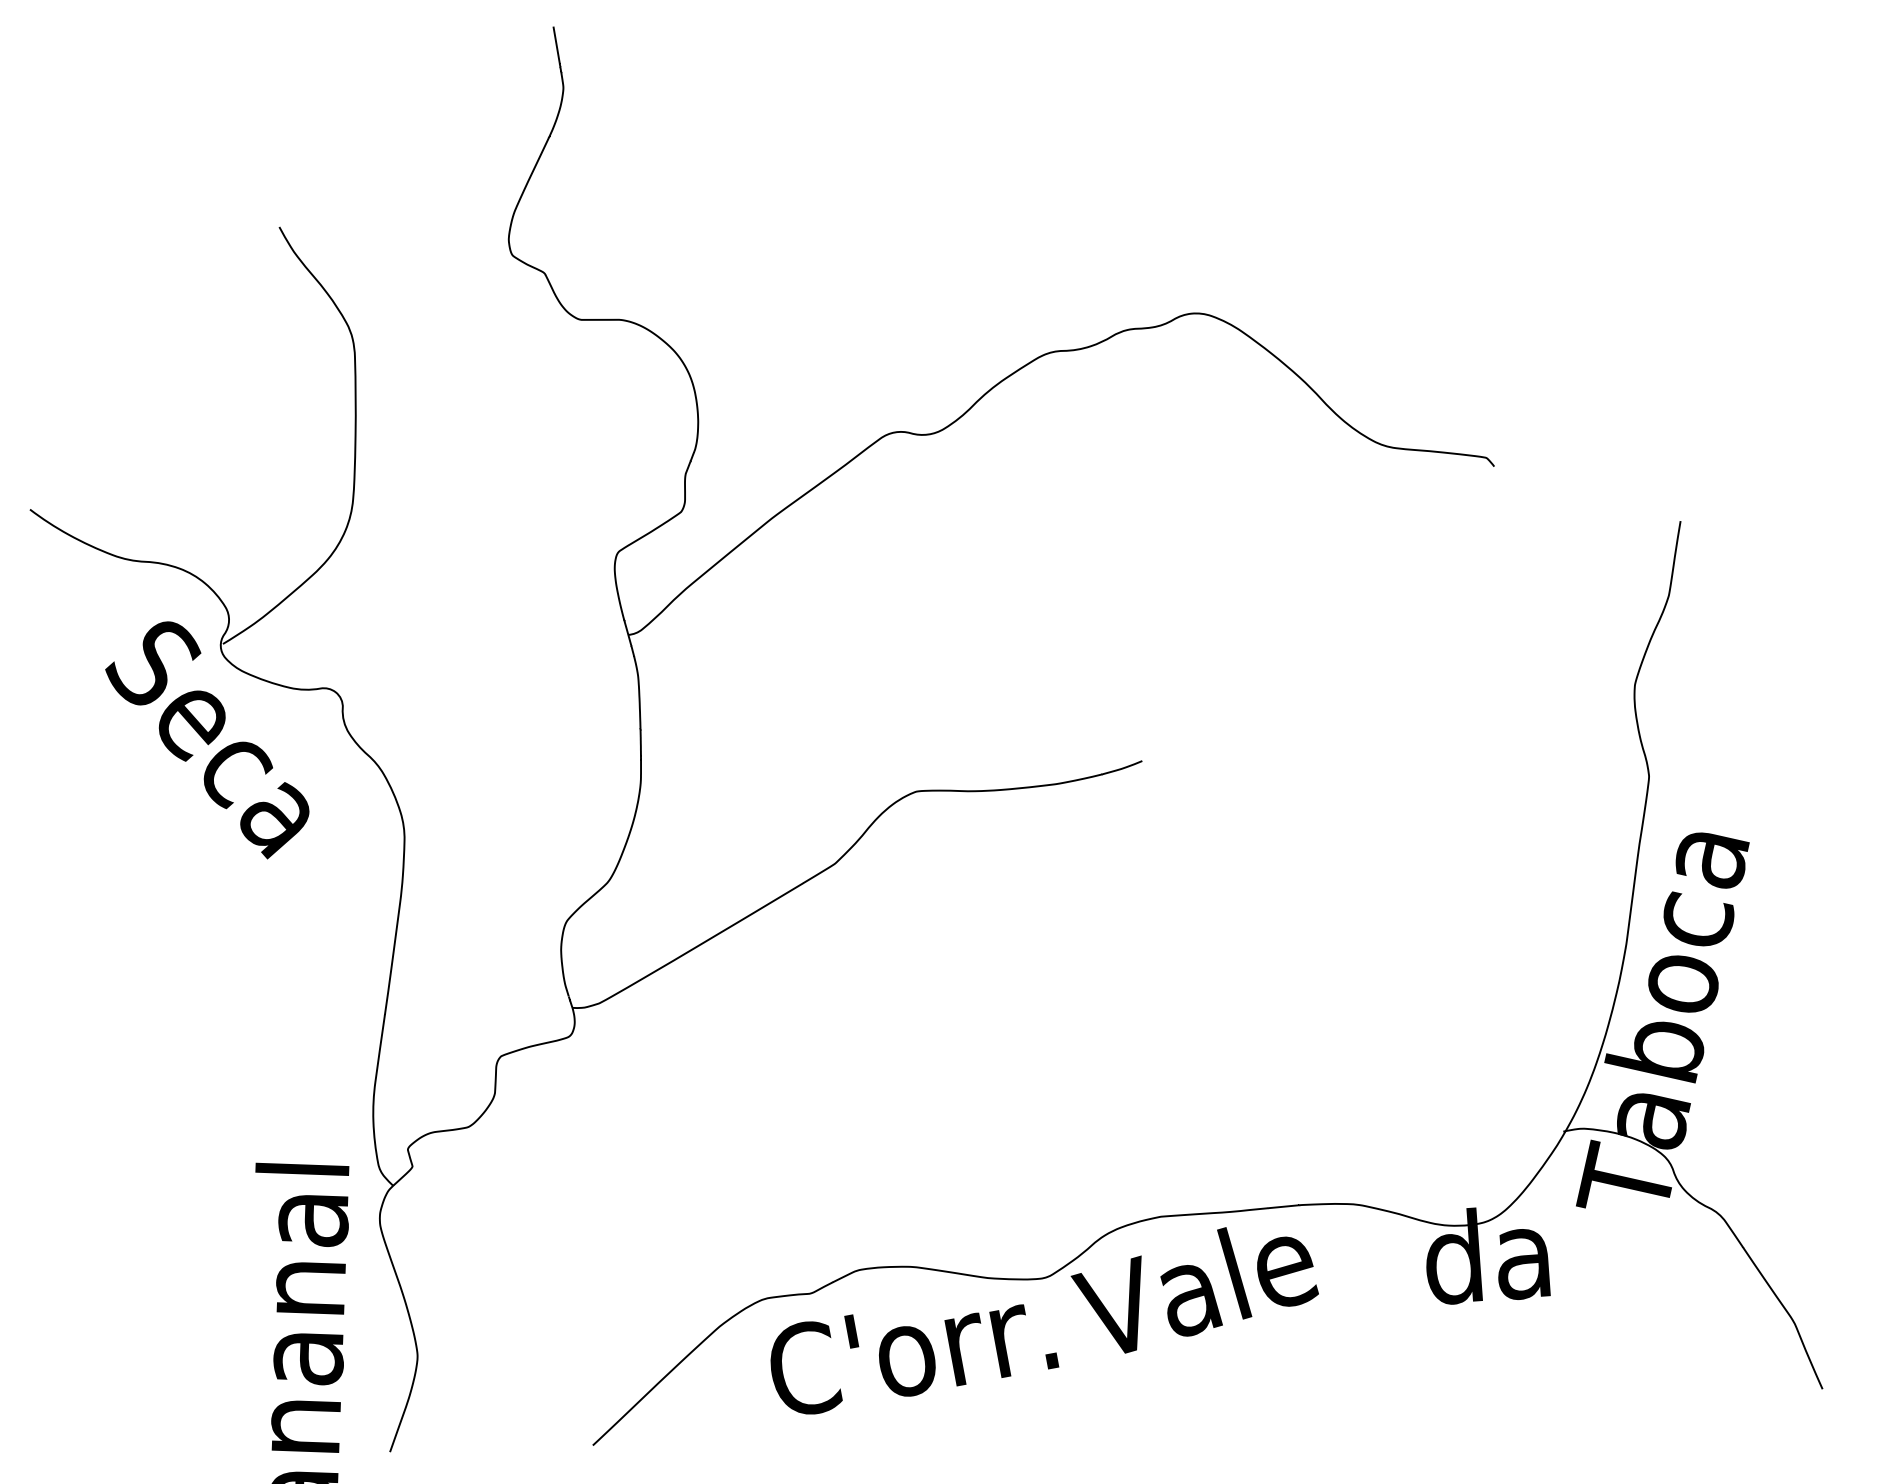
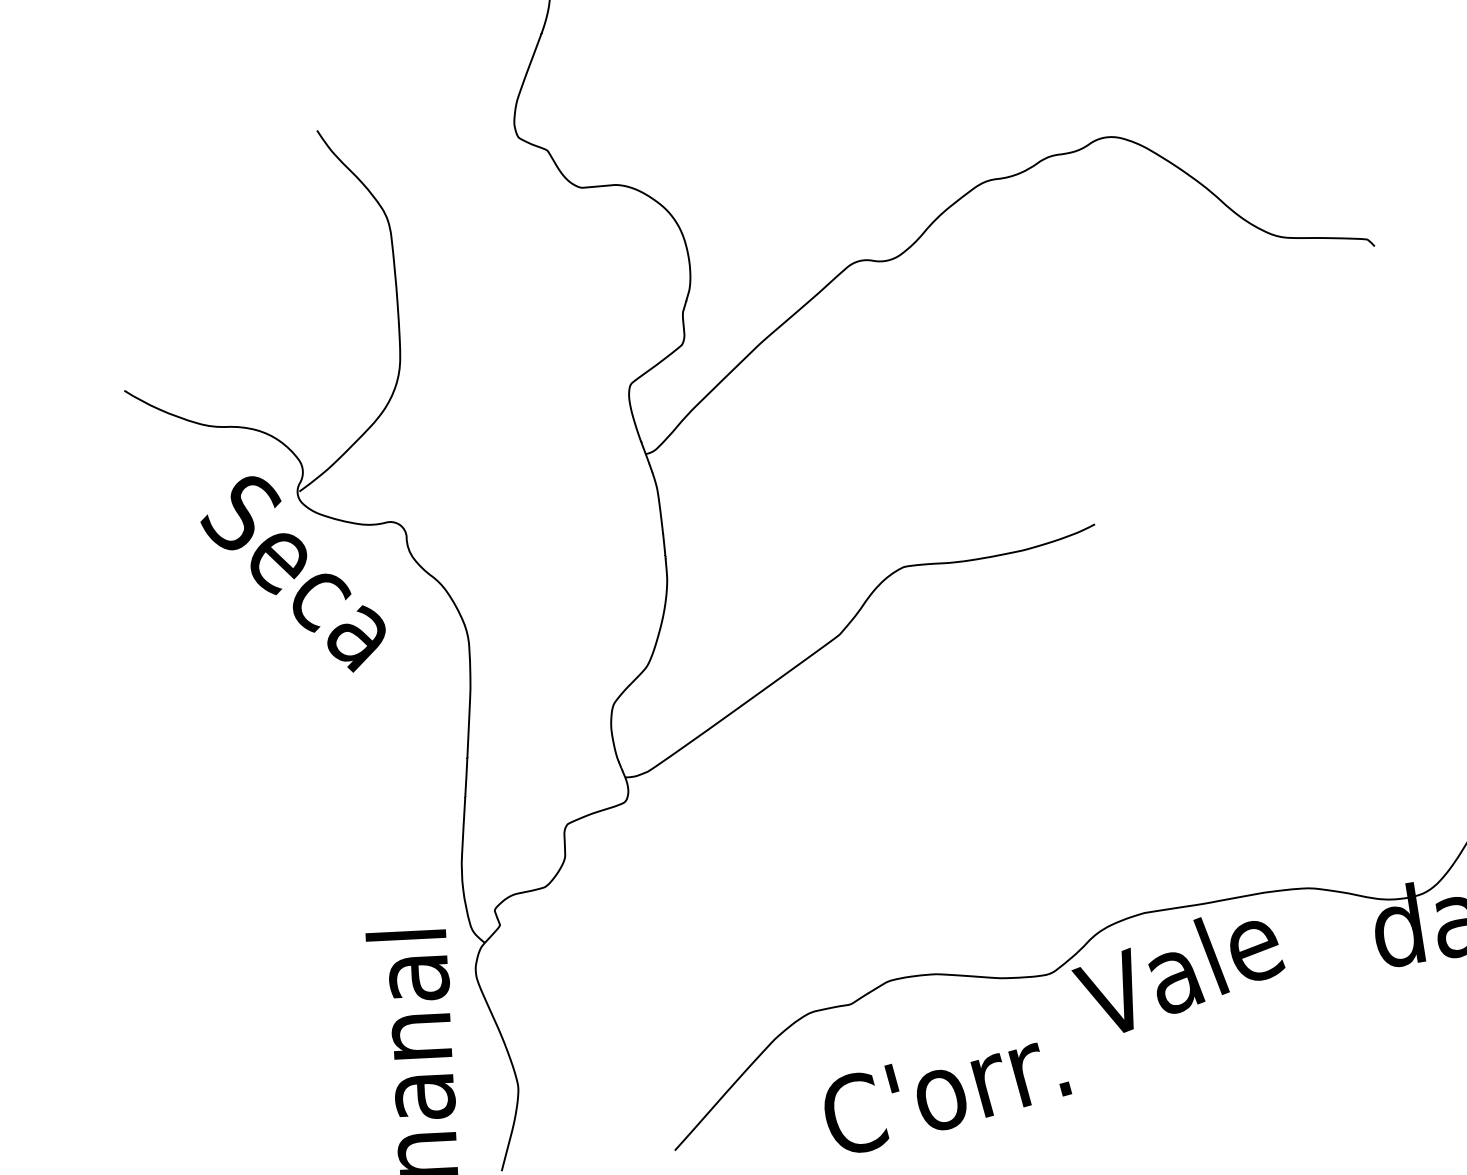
text: (914, 1359) -> (947, 1097), moved

